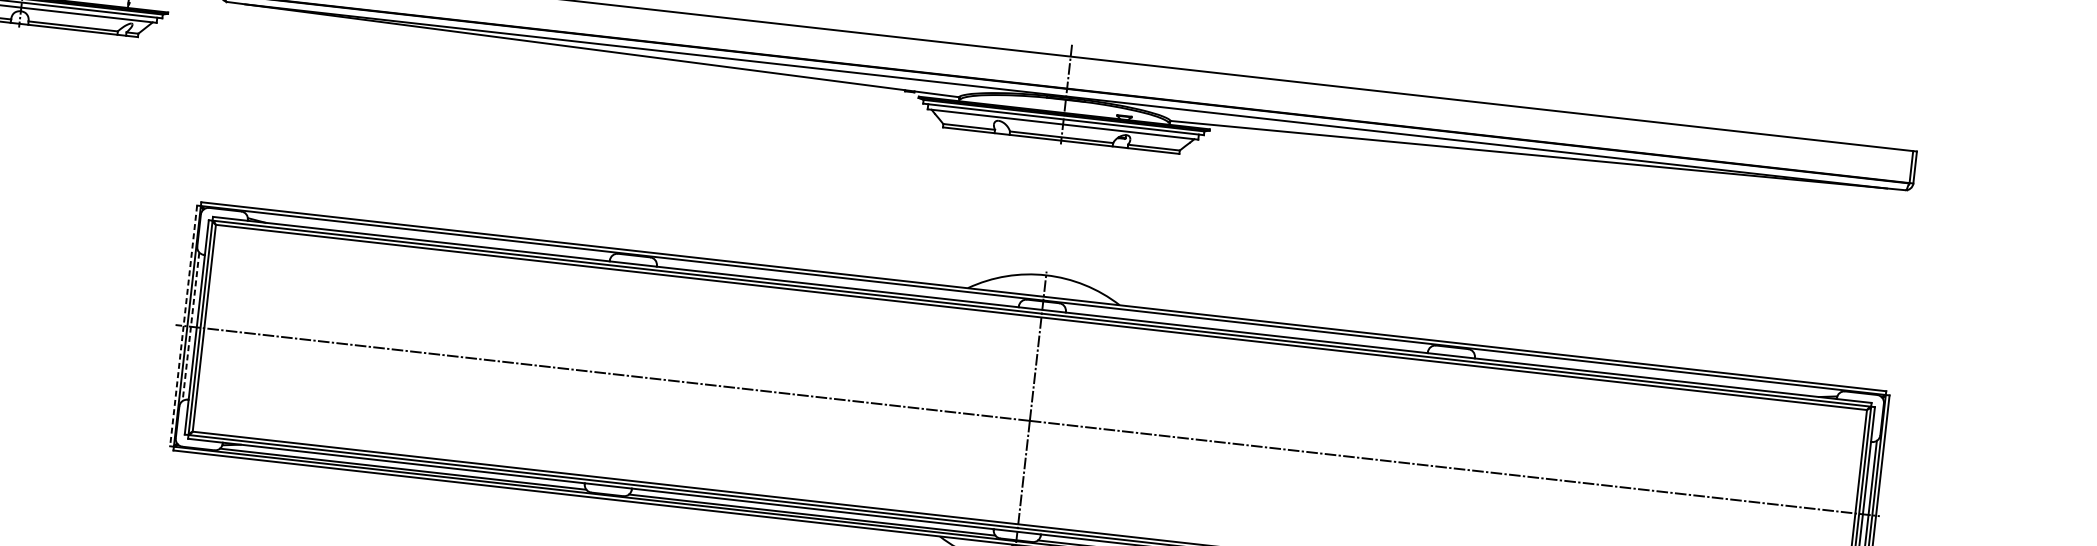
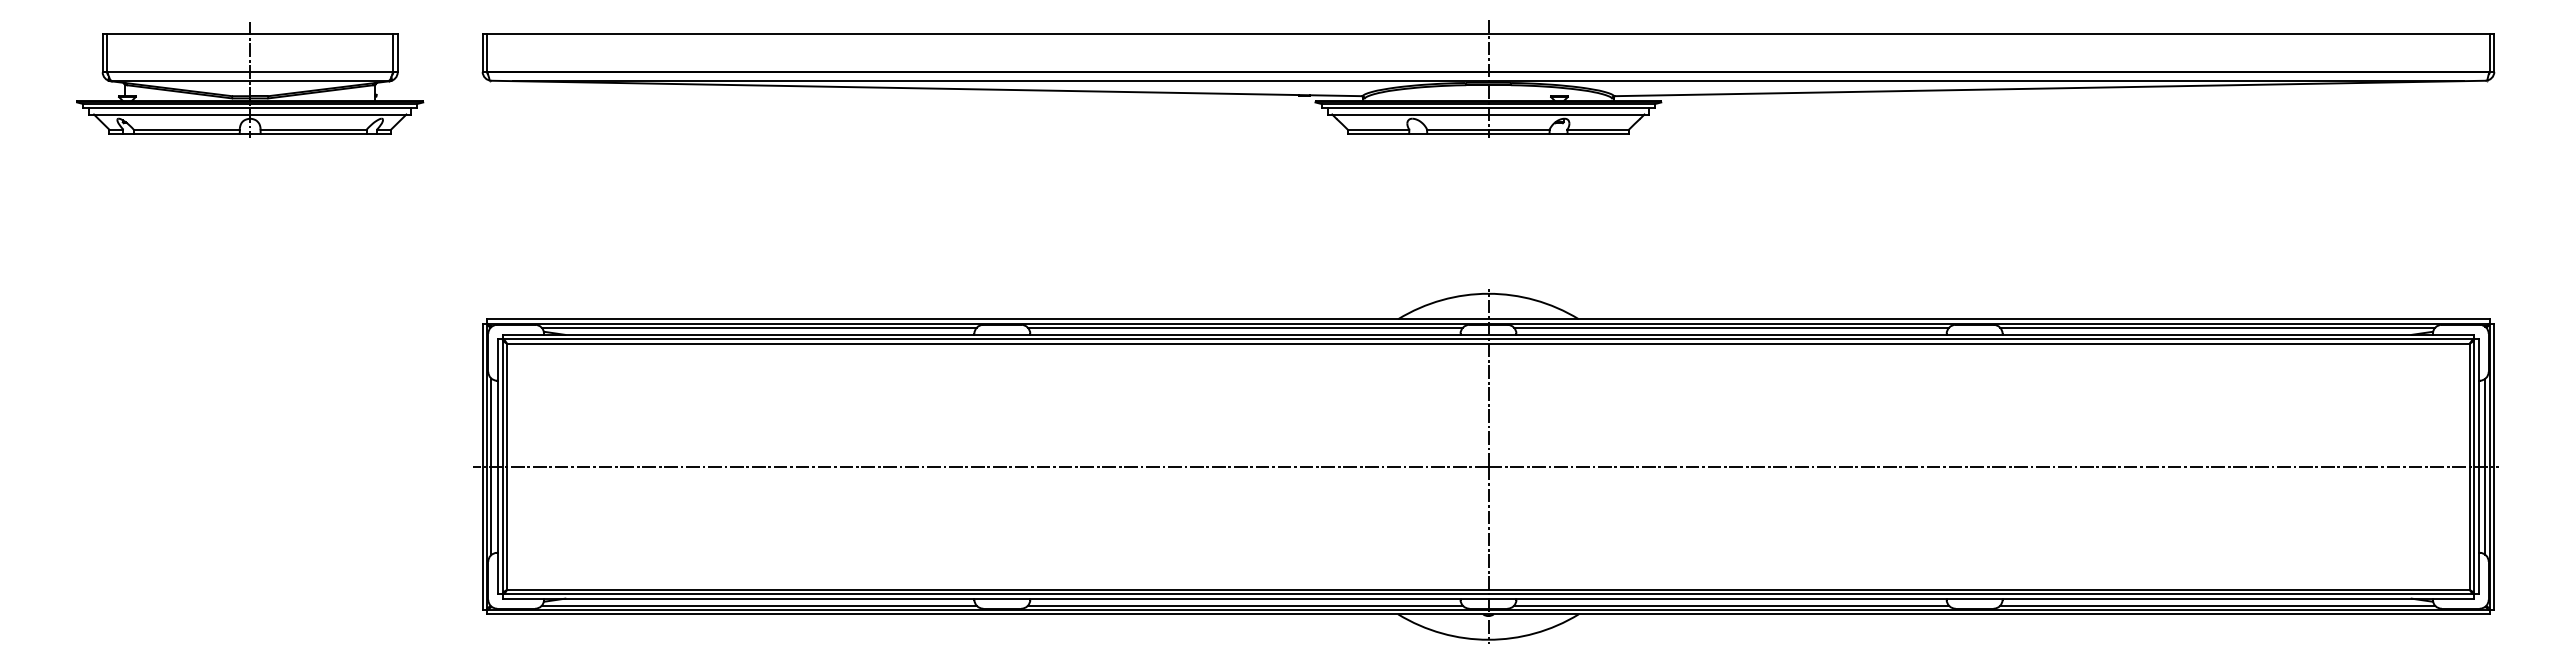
line: (428, 234) -> (758, 327), added
line: (838, 280) -> (1245, 327), added
line: (183, 326) -> (482, 467), dashed -> solid
line: (1247, 326) -> (1731, 327), added
line: (191, 327) -> (491, 467), dashed -> solid
line: (1656, 372) -> (2217, 327), added

